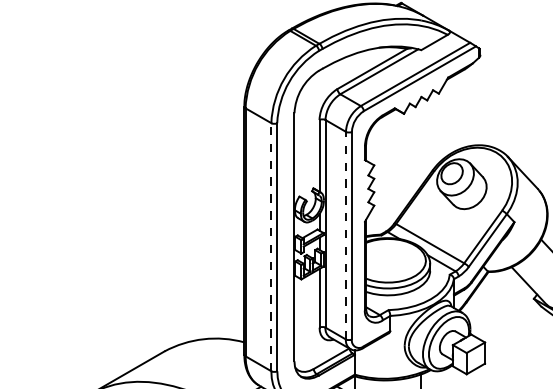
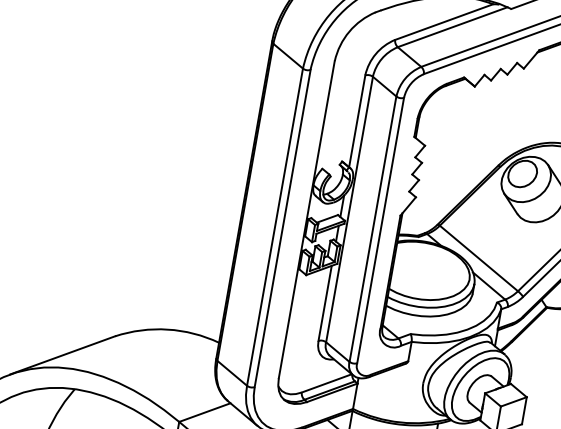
line: (345, 235) -> (372, 228), dashed -> solid
line: (271, 246) -> (275, 226), dashed -> solid

